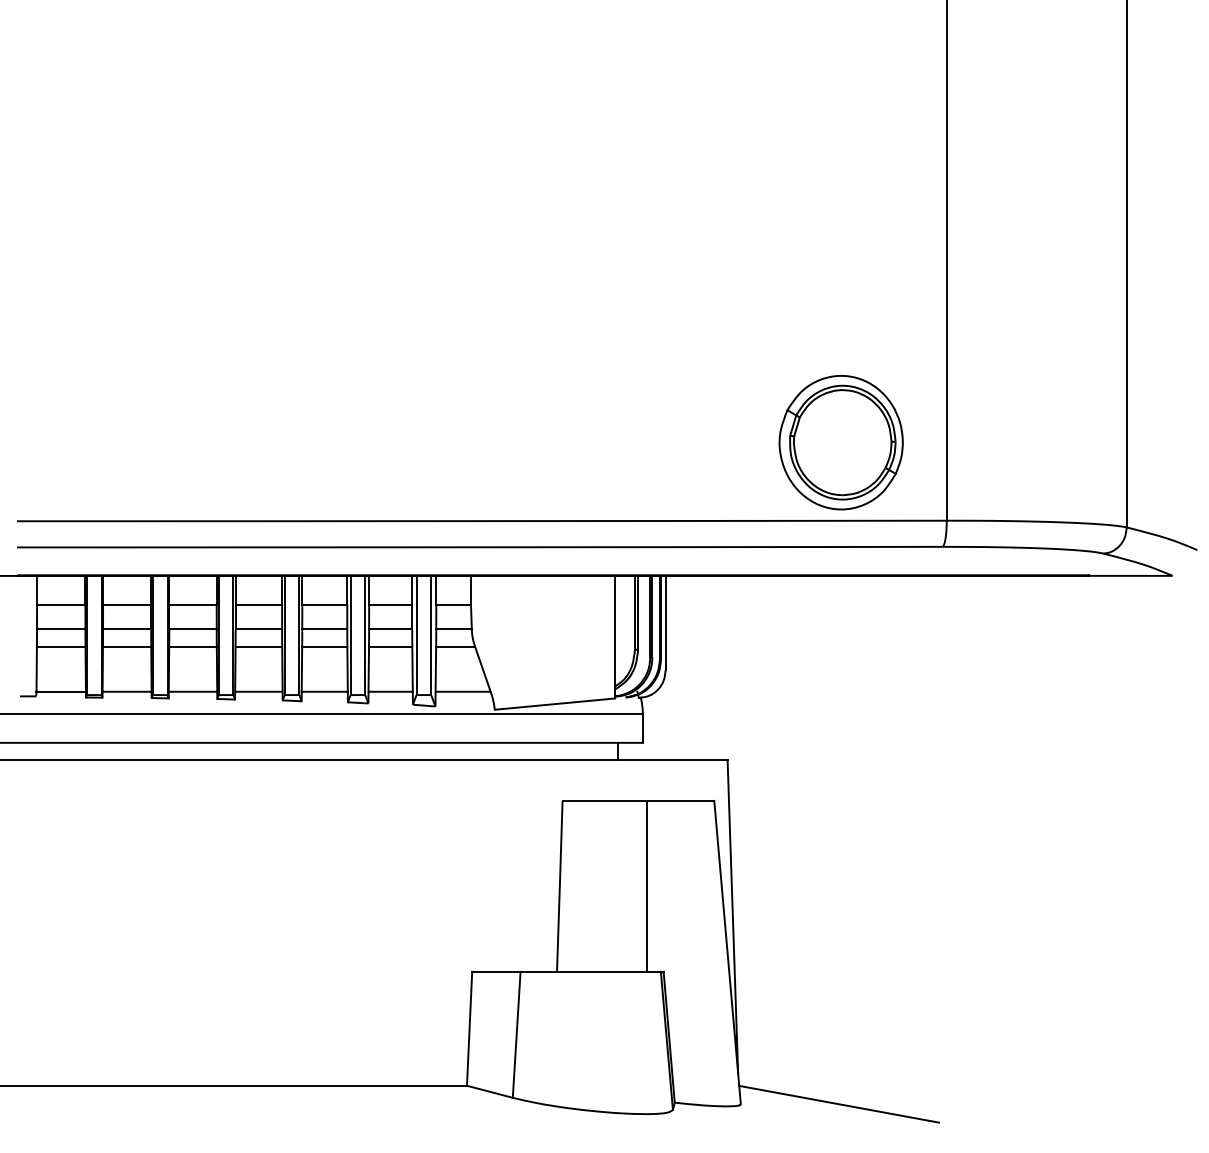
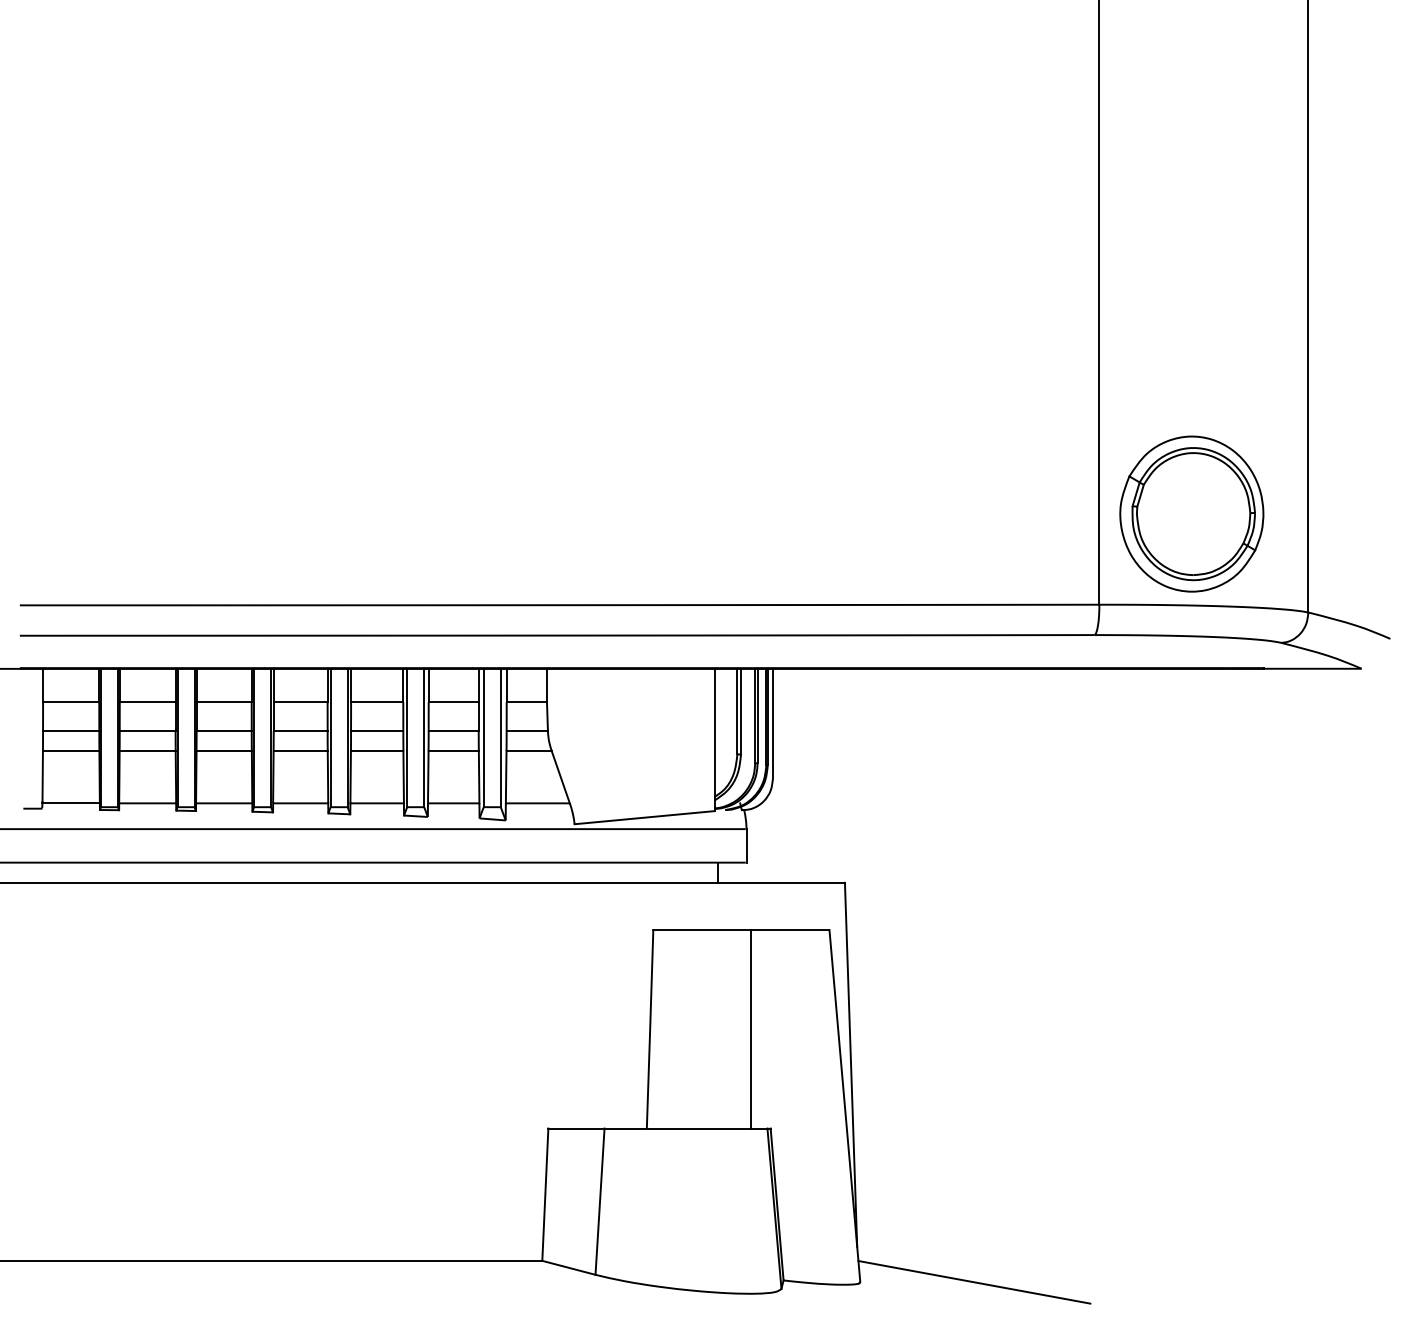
part: (840, 442) -> (1191, 513), moved

